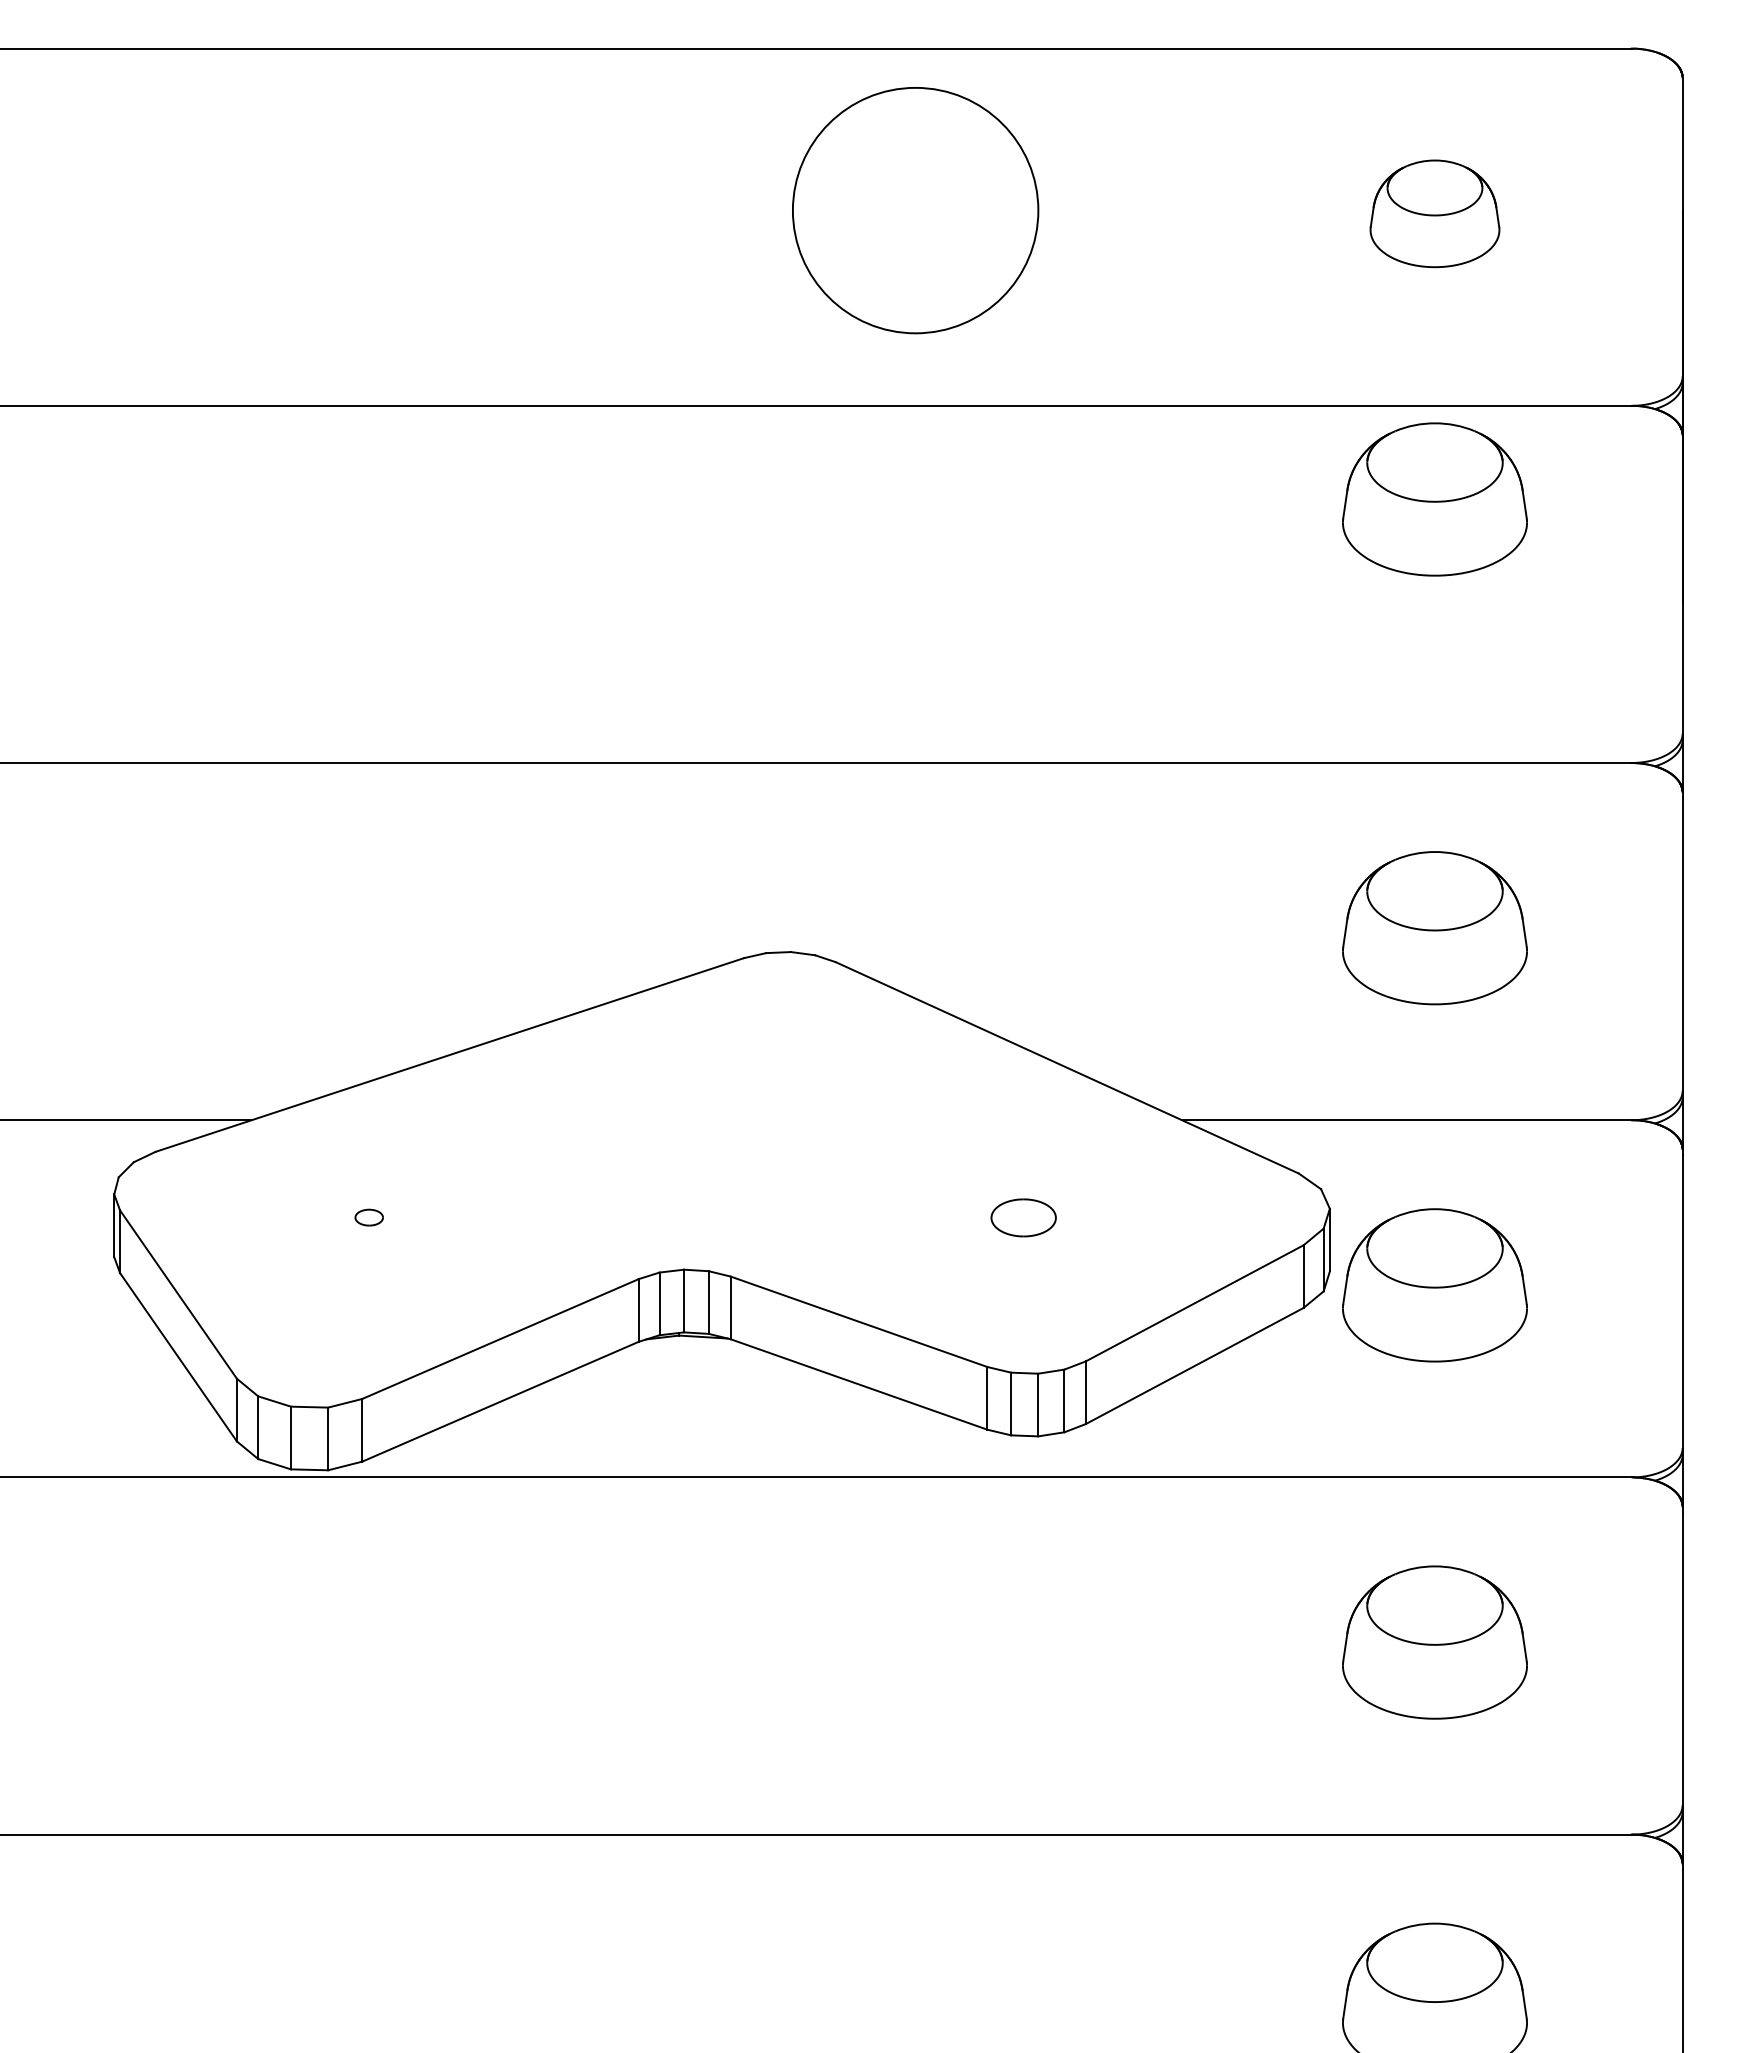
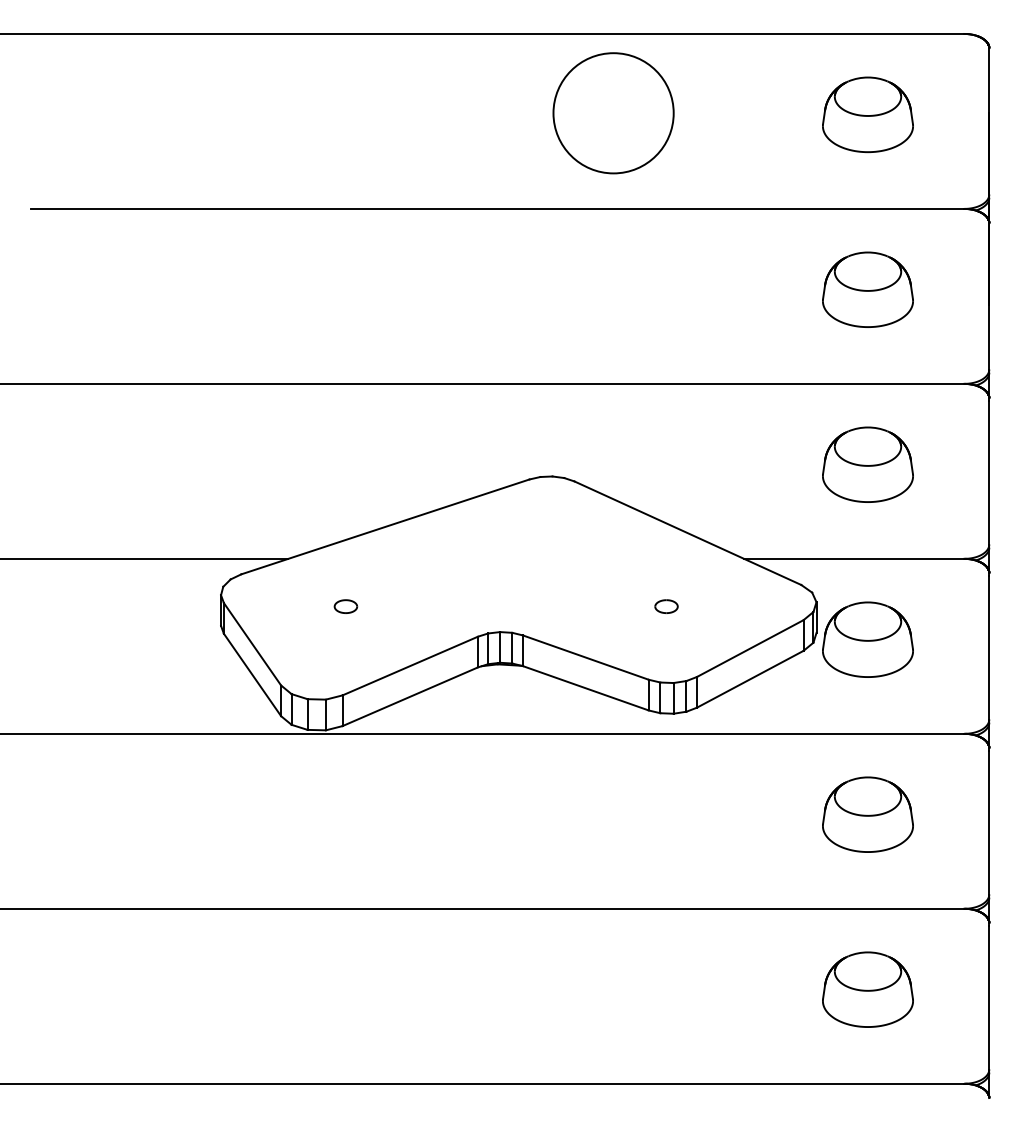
part: (1433, 213) -> (867, 114), size x1.43
part: (1433, 498) -> (867, 289), moved
part: (368, 1217) -> (345, 606), size x1.67
part: (1023, 1217) -> (666, 606), size x0.71

